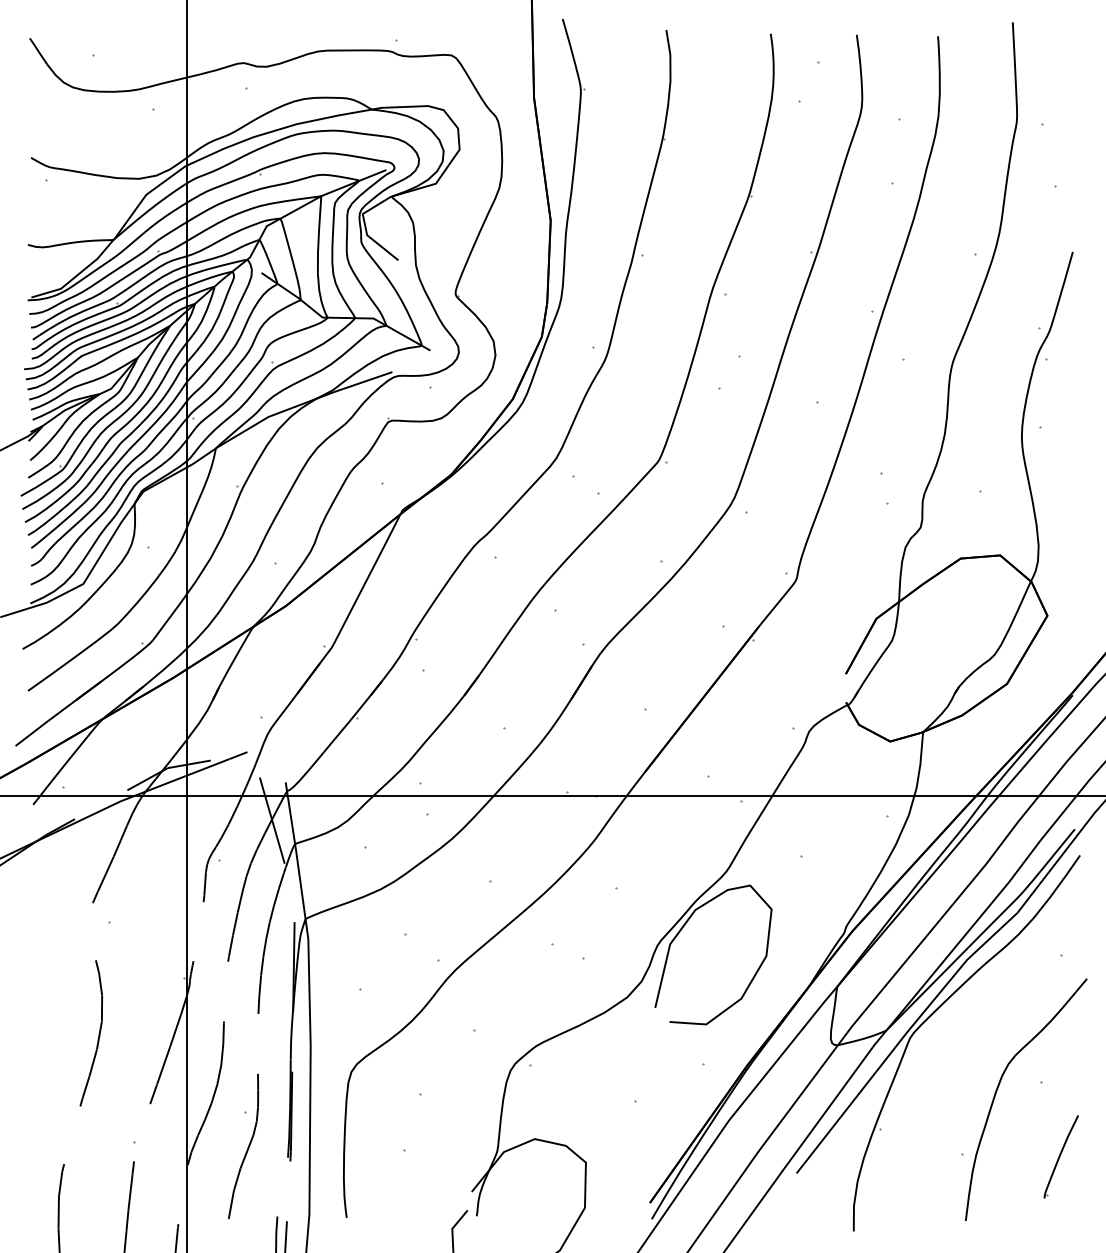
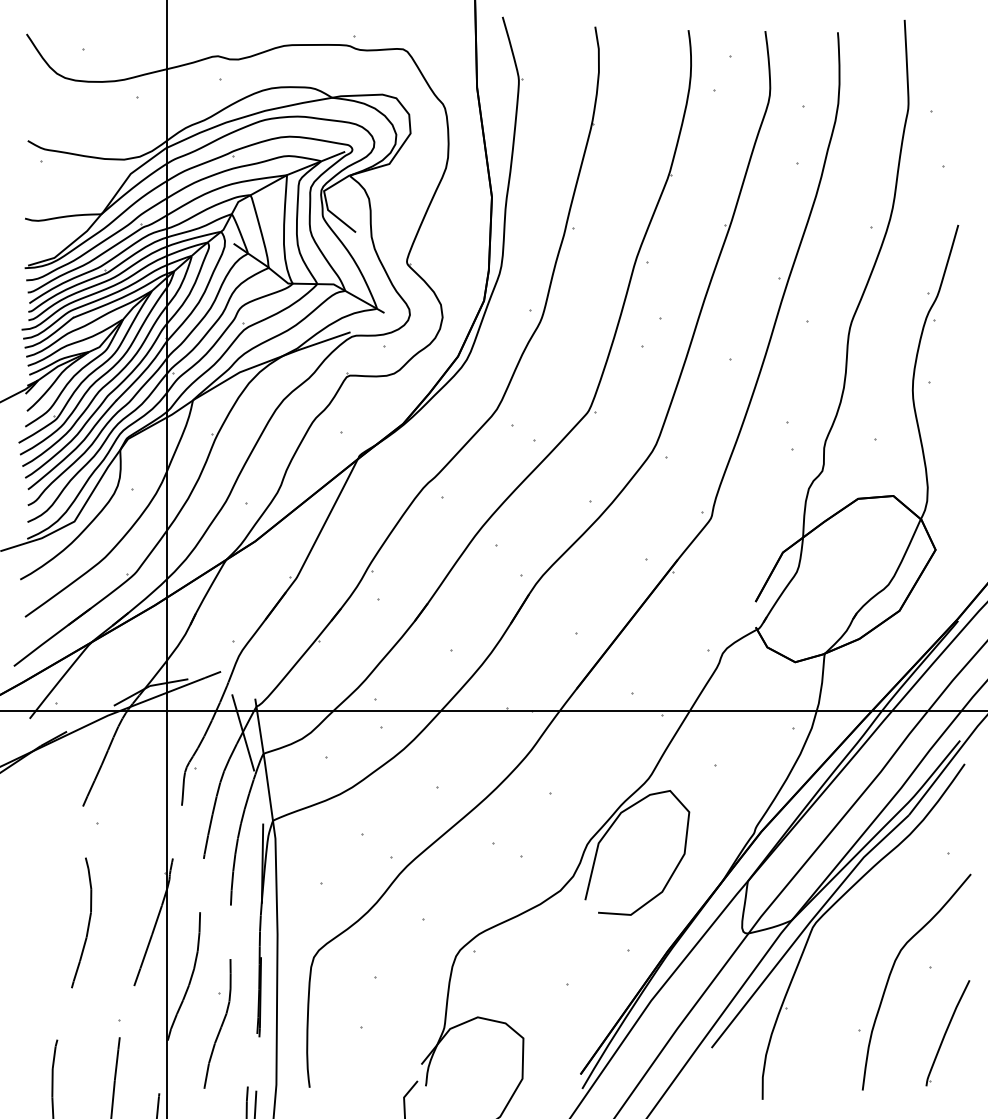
part: (1061, 1156) -> (948, 1032), size x1.43

